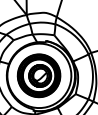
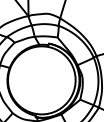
part: (38, 75) -> (40, 80), removed

